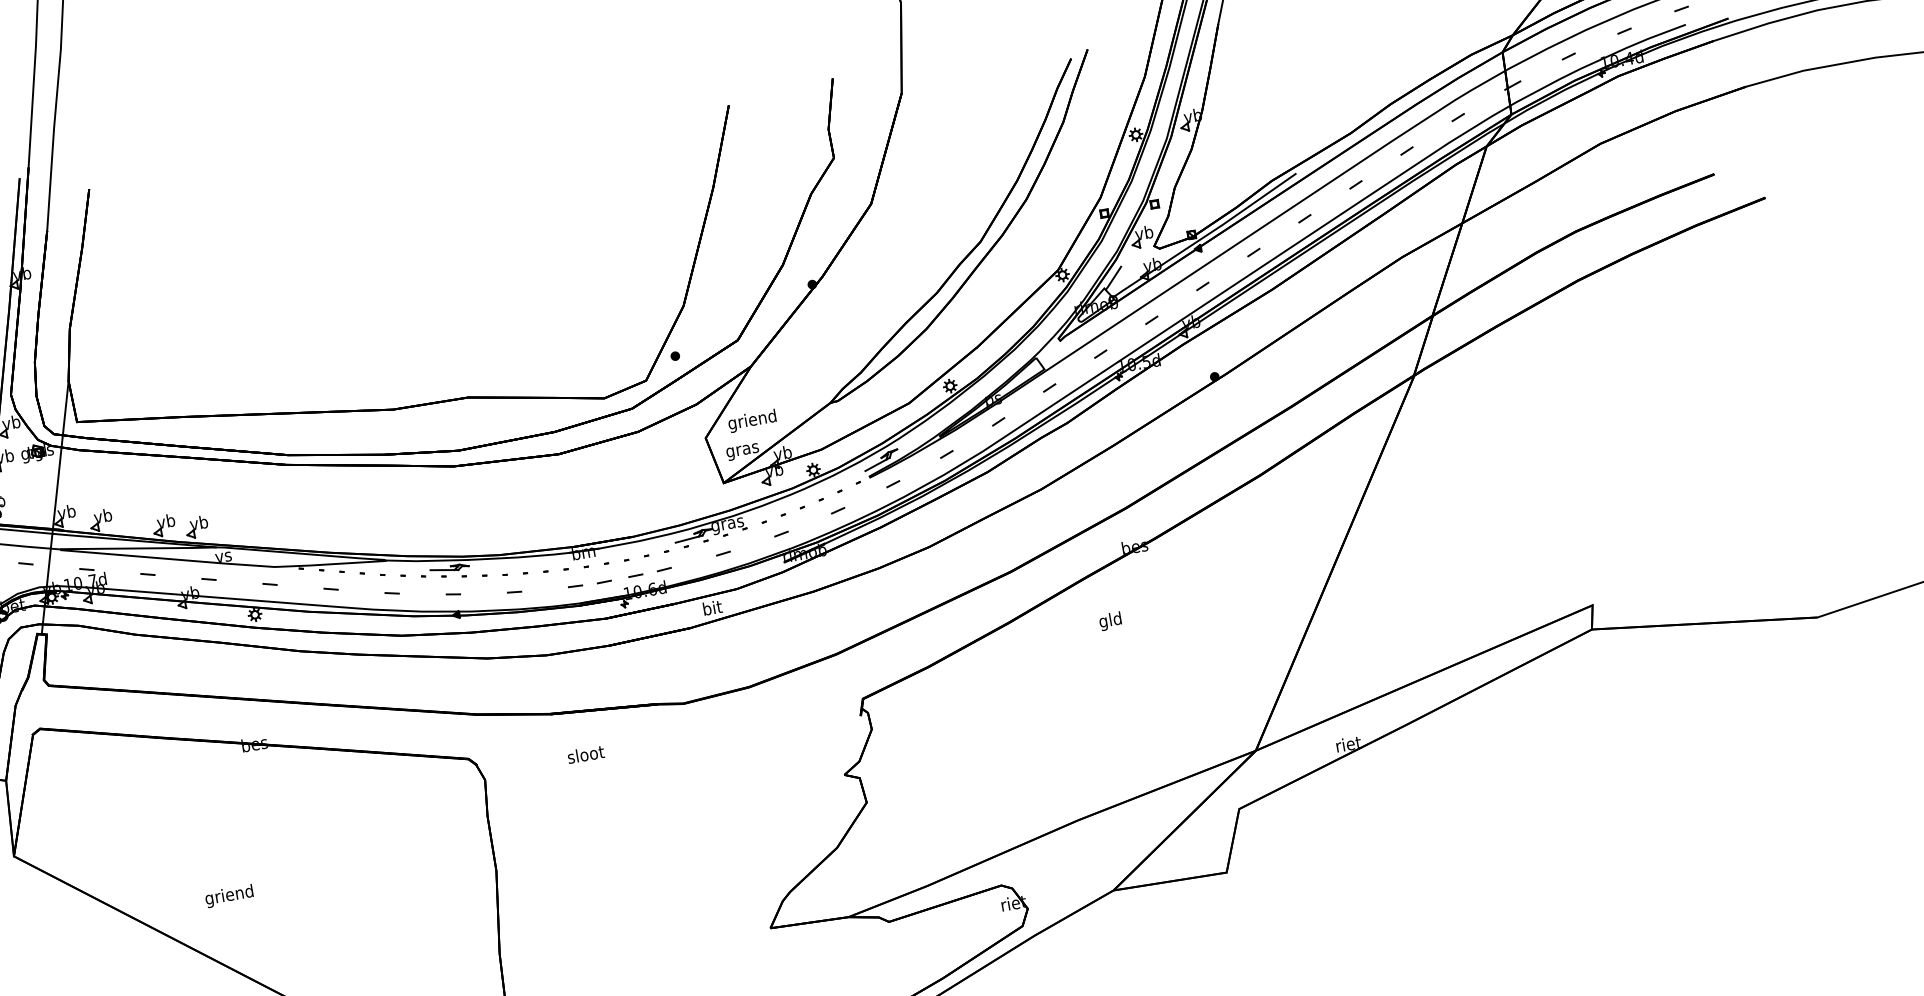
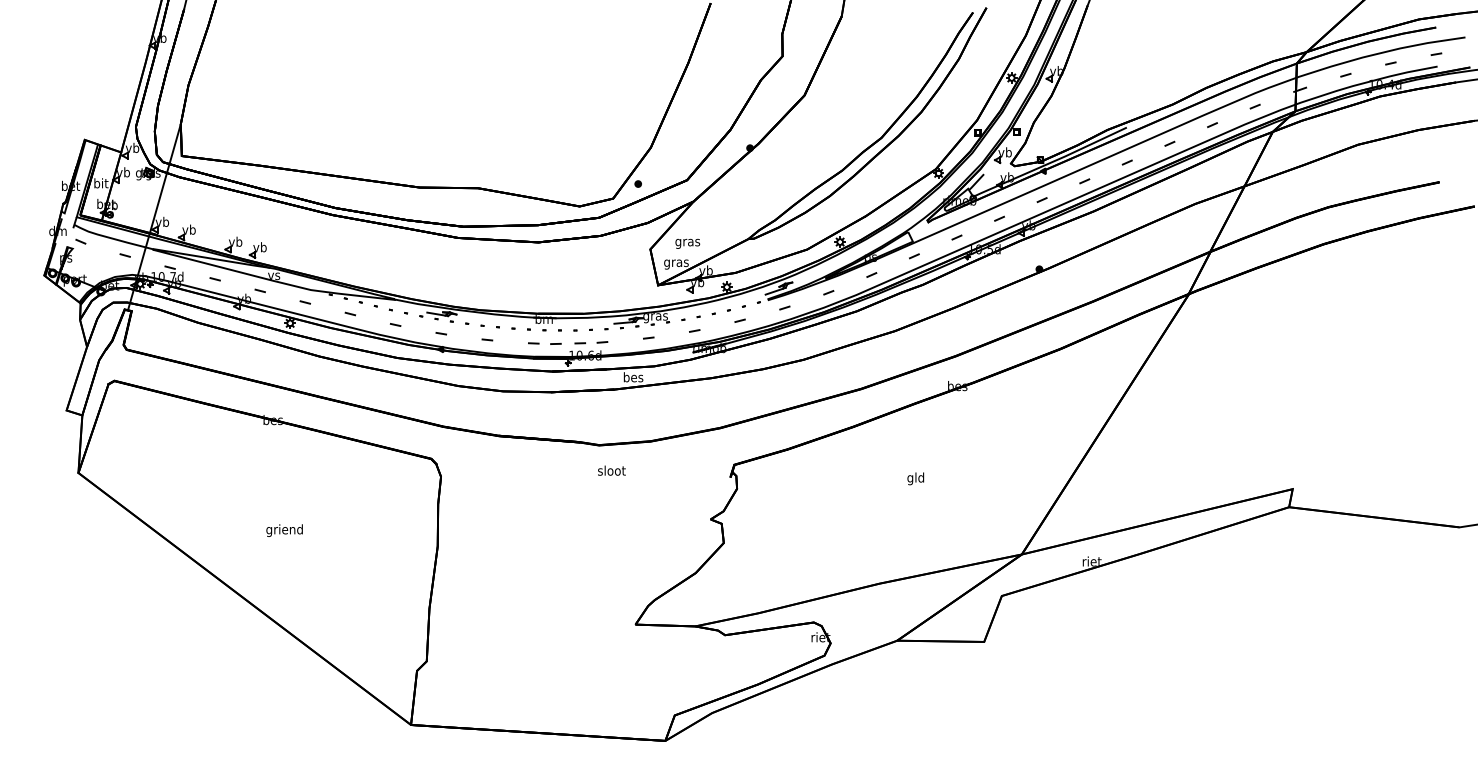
text: (752, 420) -> (687, 242), griend -> gras
text: (712, 608) -> (633, 377), bit -> bes
text: (1110, 620) -> (915, 478), moved
text: (585, 754) -> (611, 470), moved
text: (229, 896) -> (284, 530), moved

